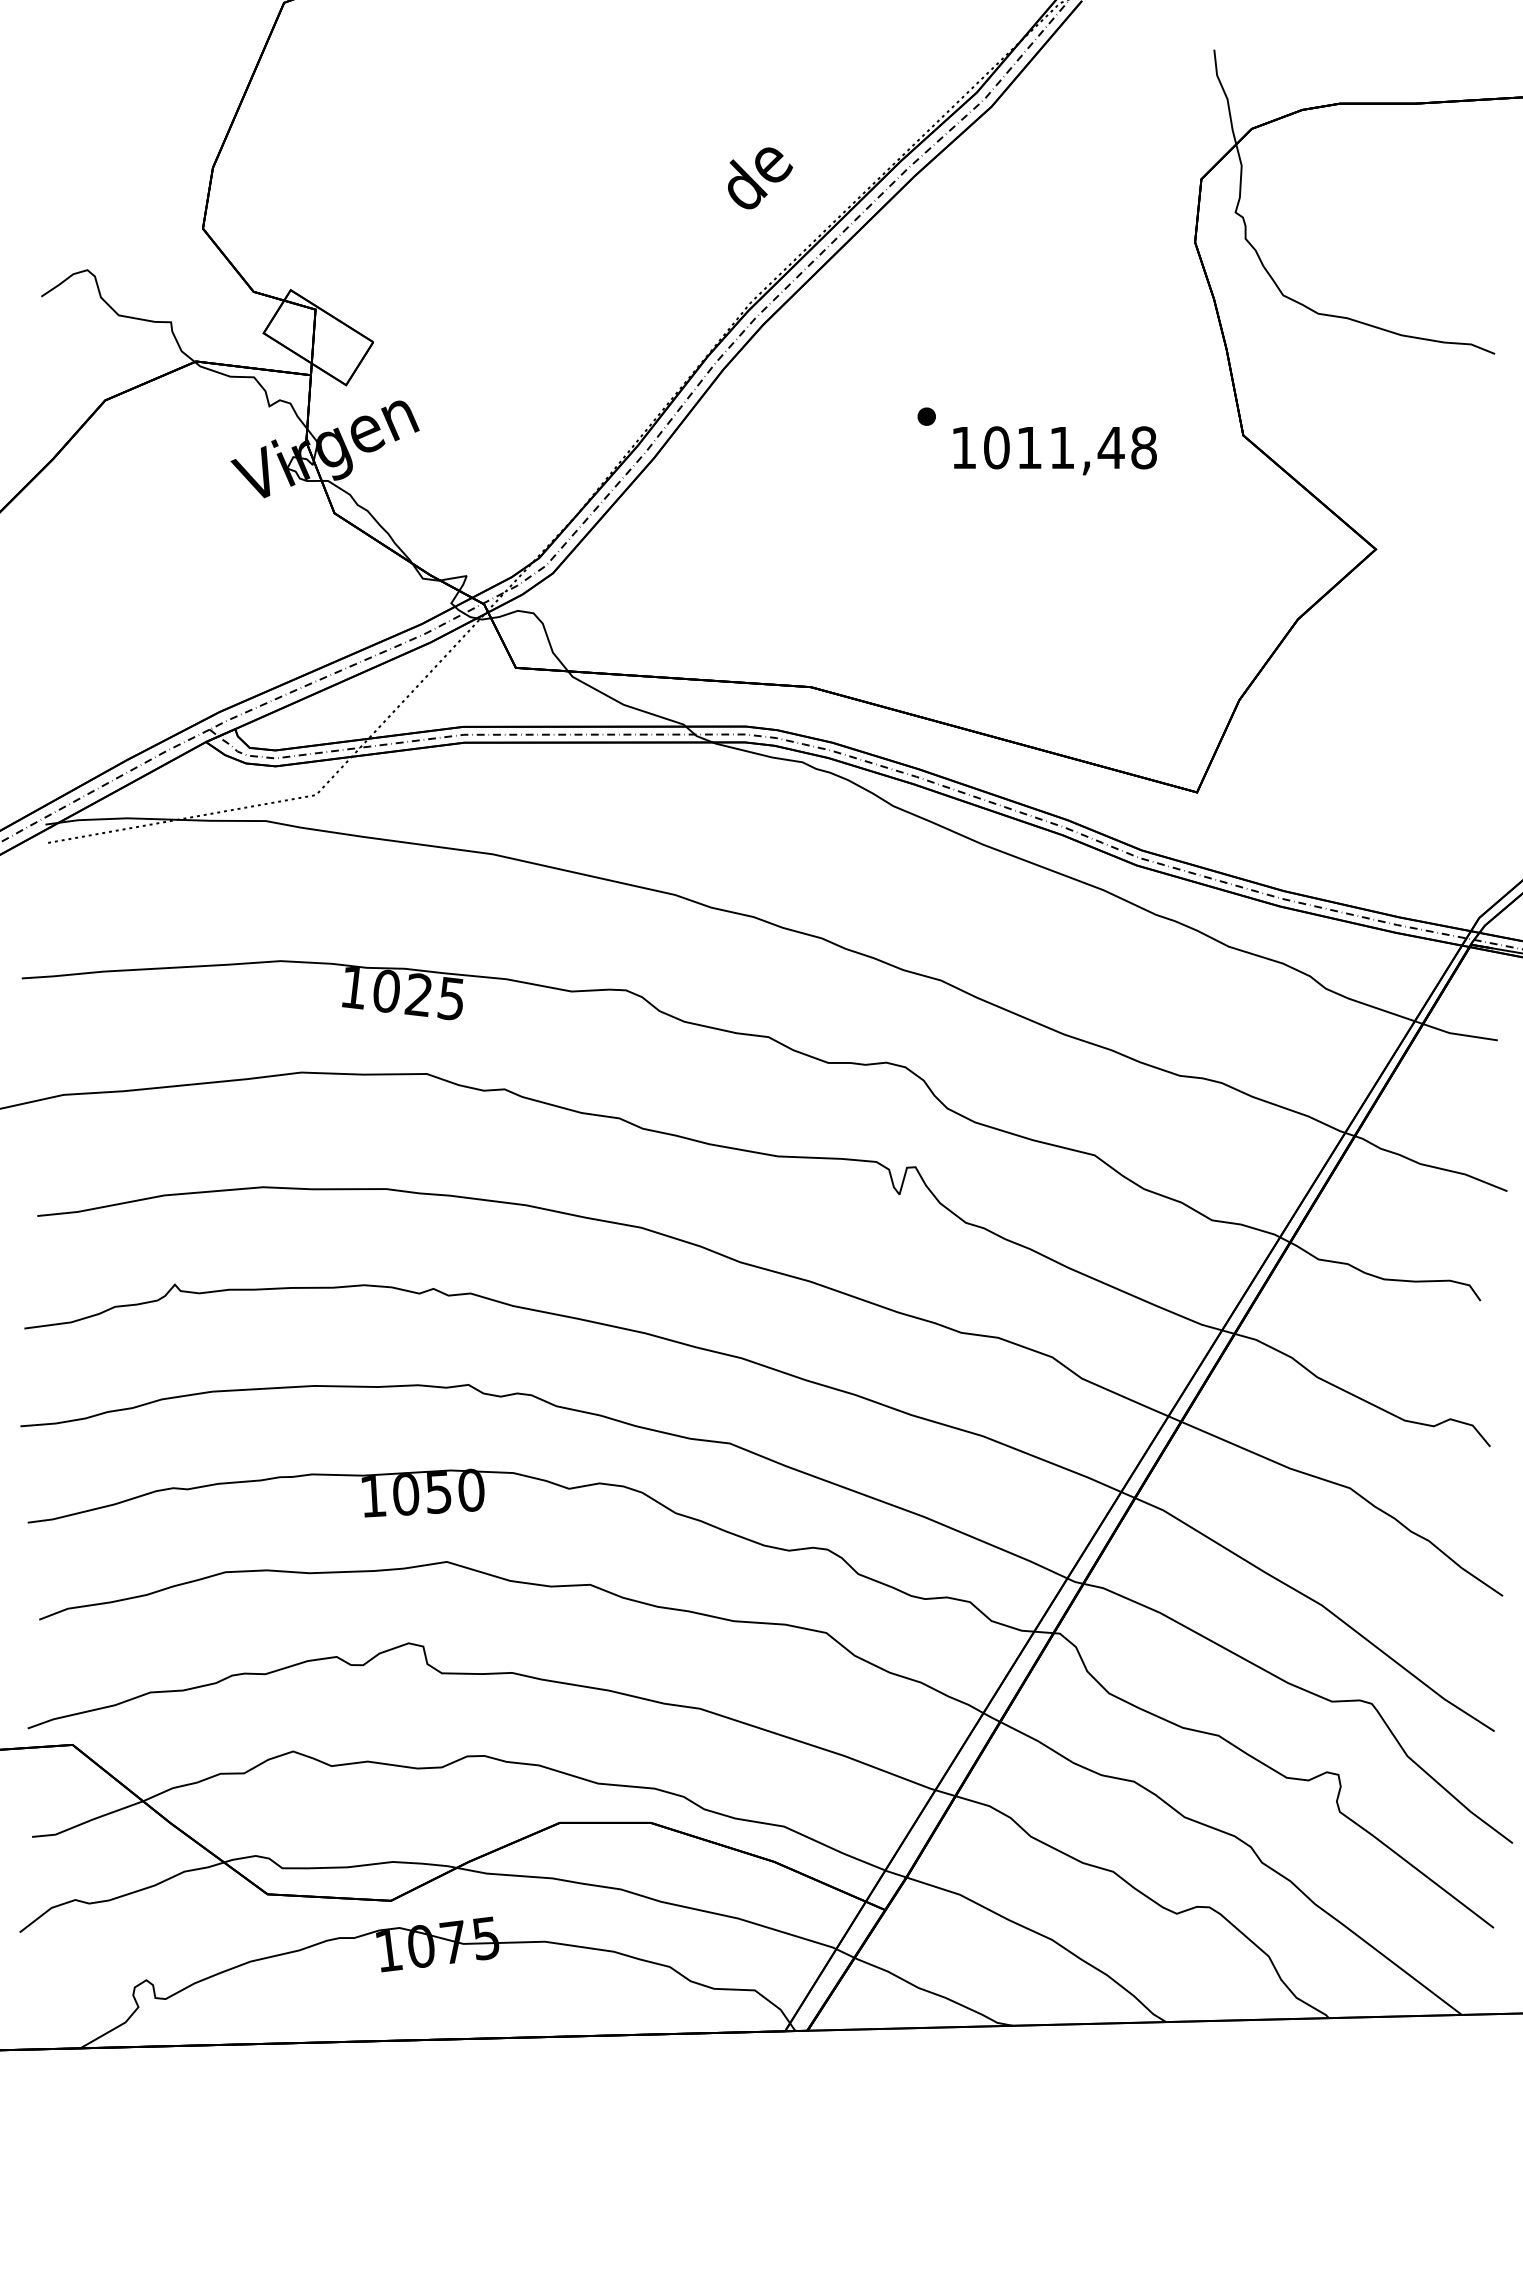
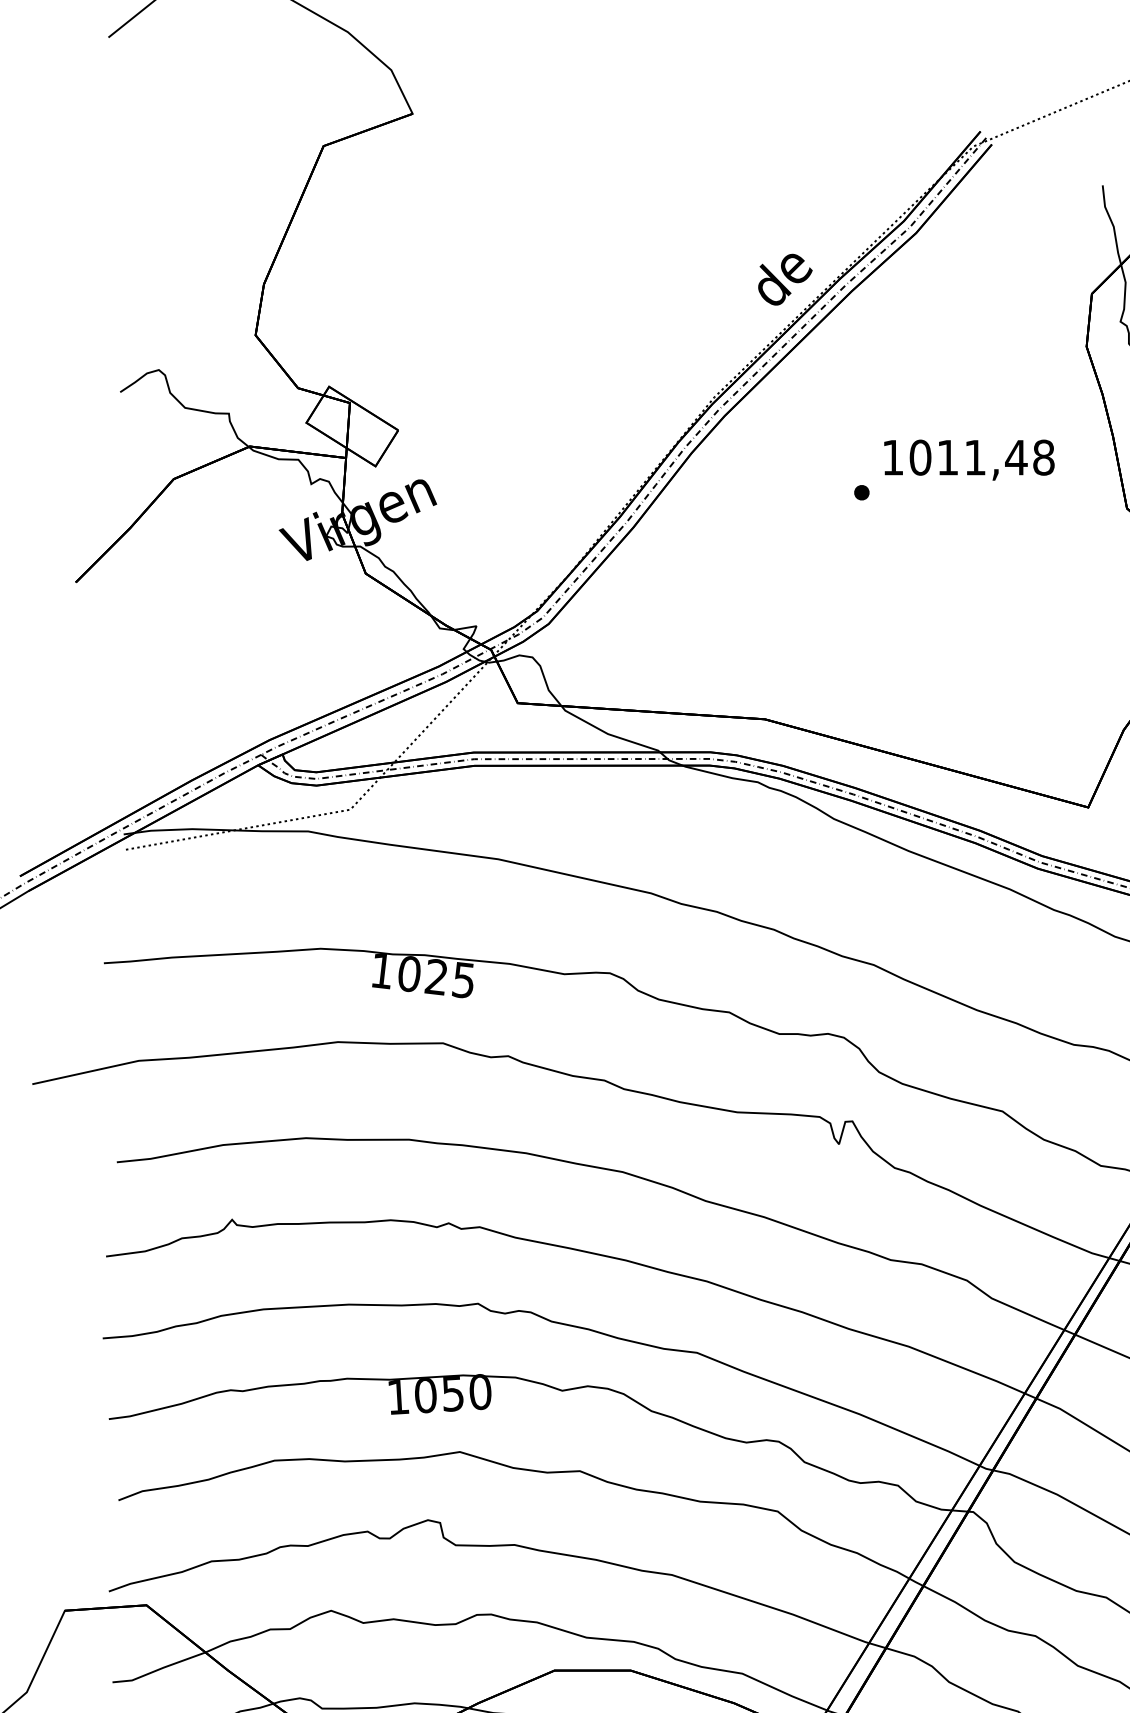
text: (760, 178) -> (785, 279), moved
text: (1054, 450) -> (968, 459), moved

